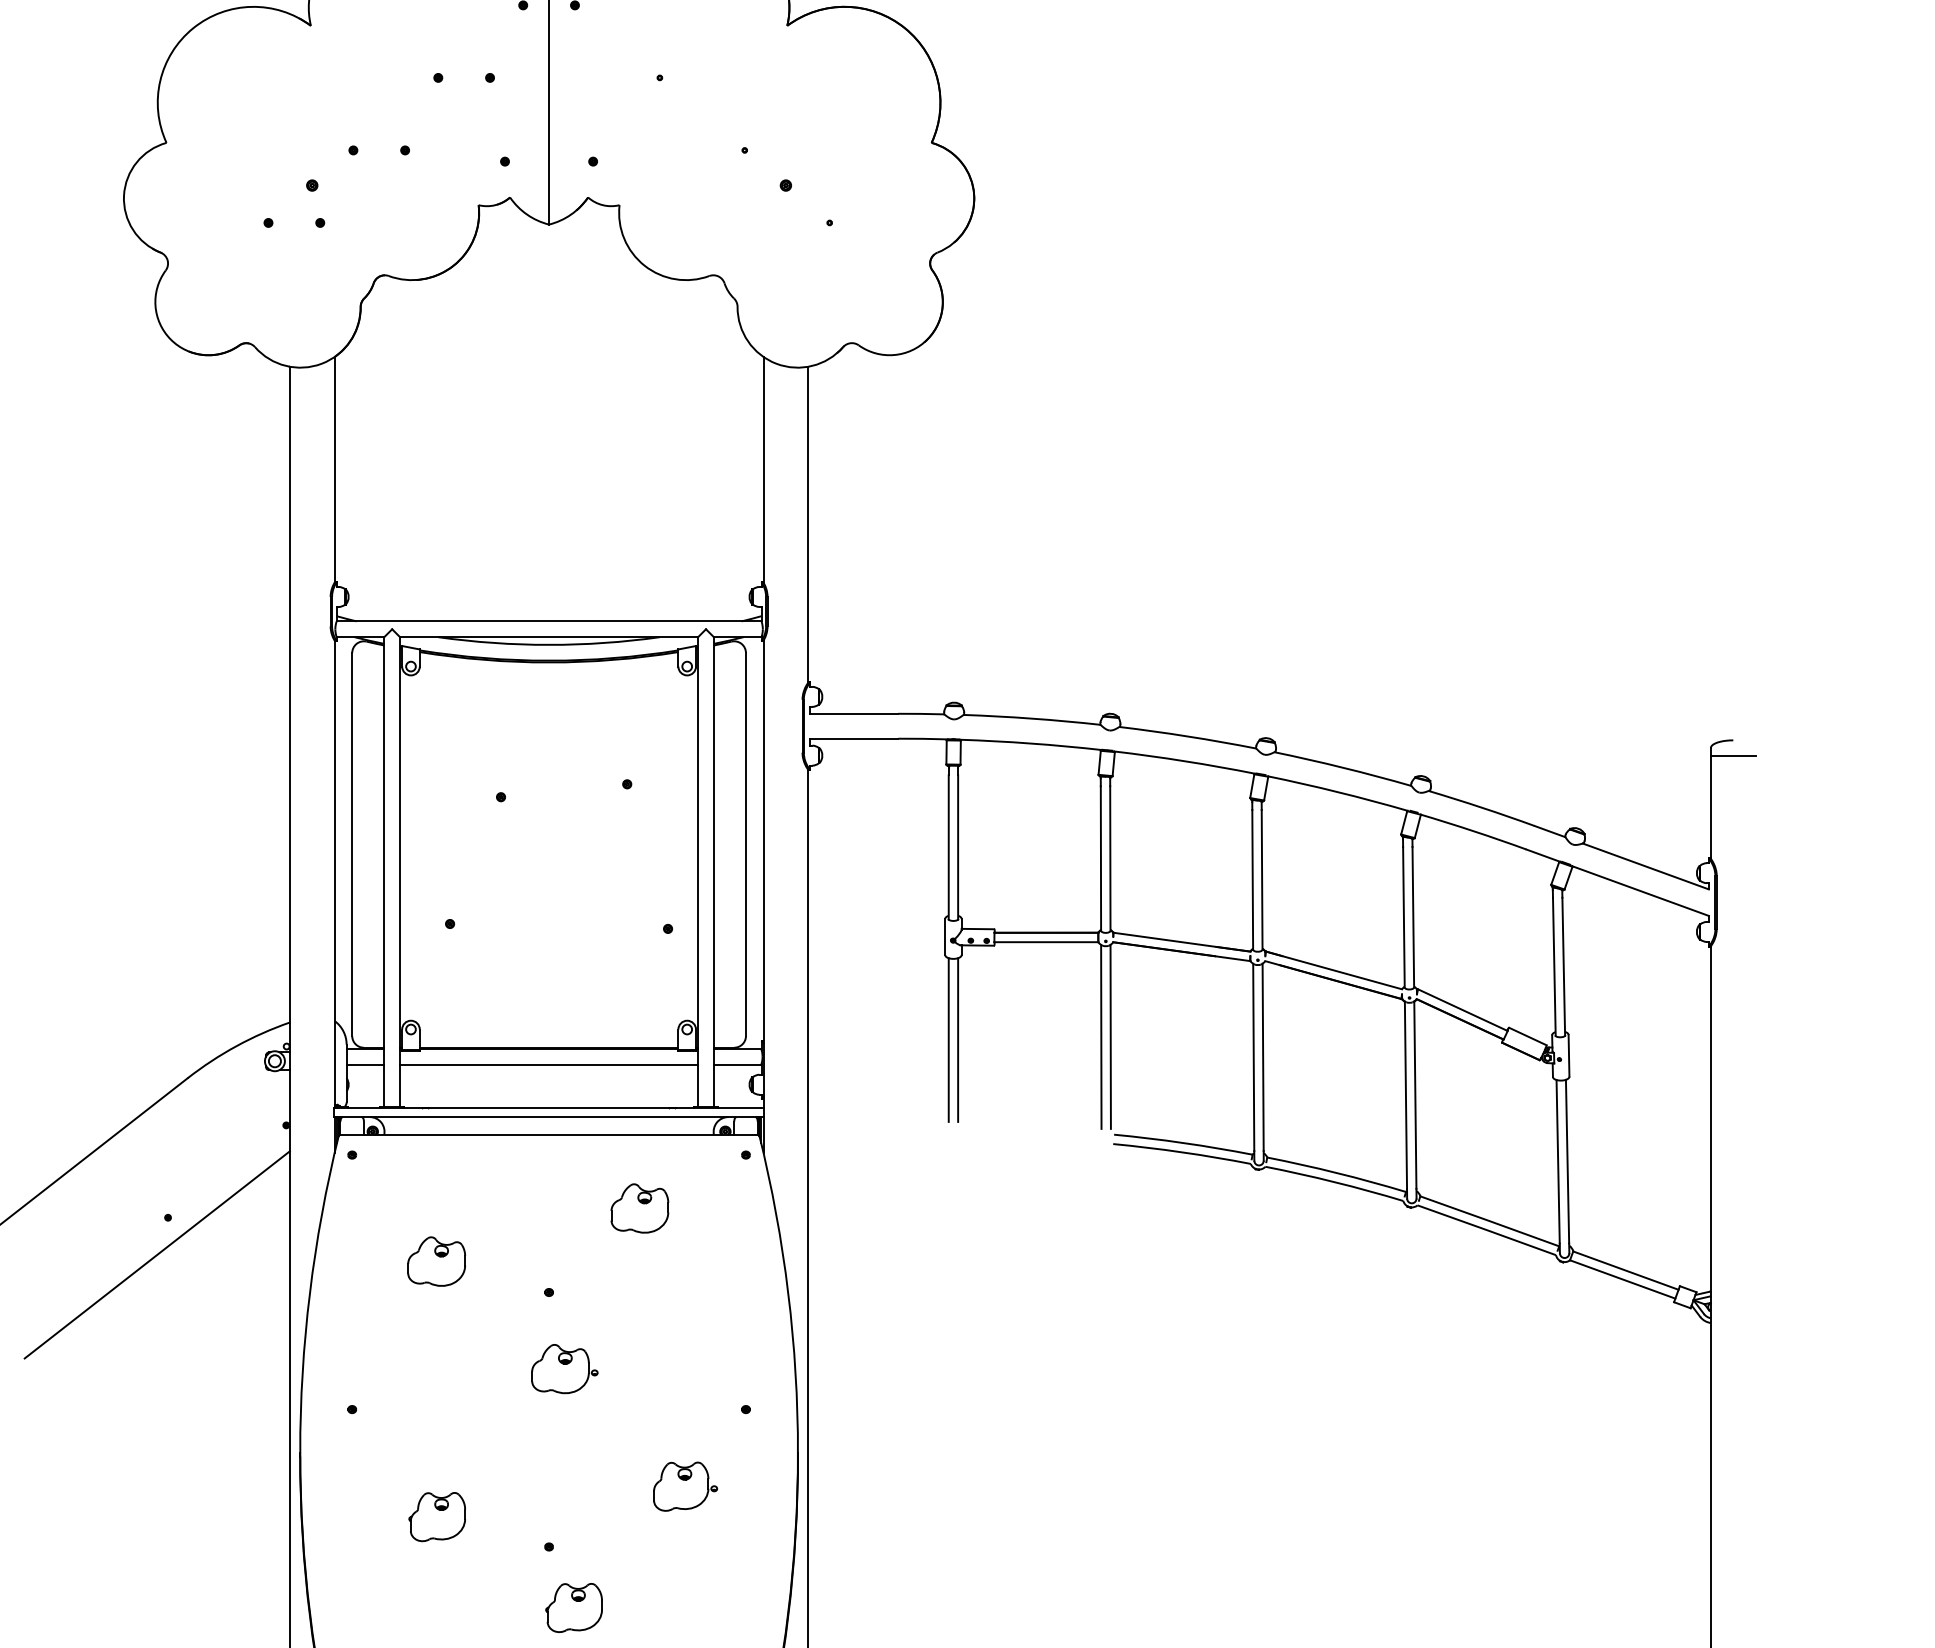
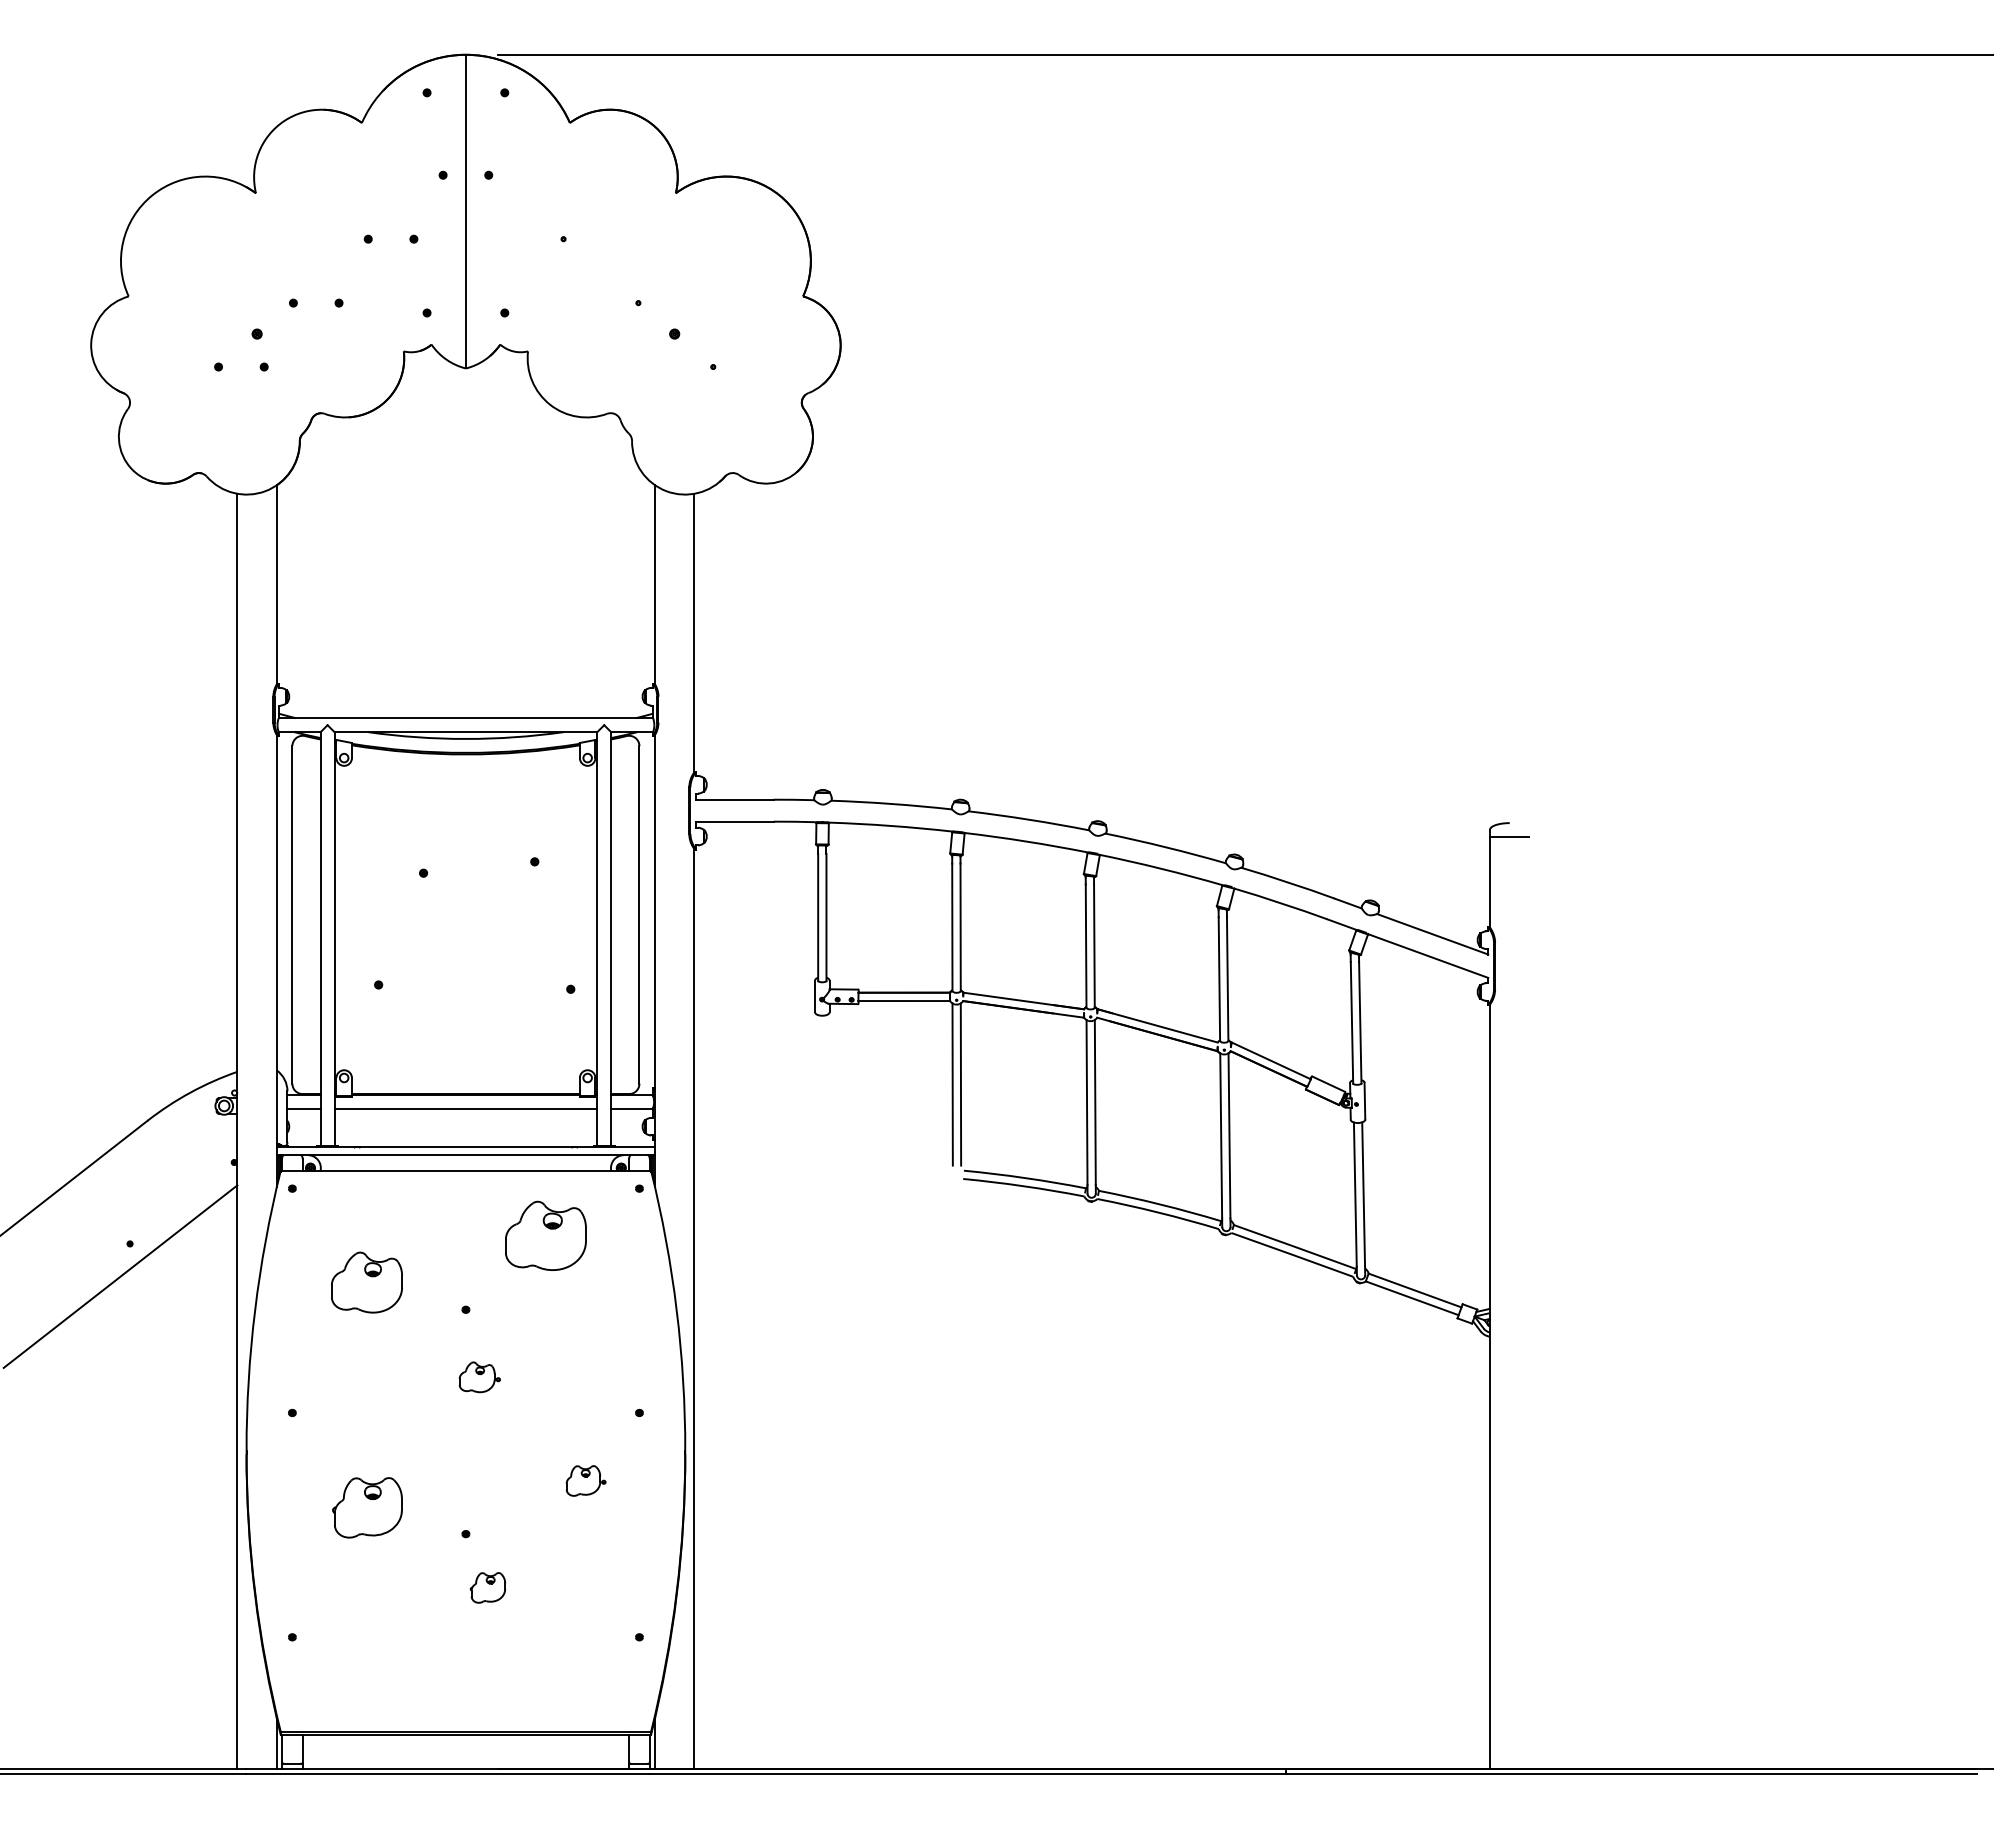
line: (949, 1040) -> (818, 1087), removed
line: (958, 1040) -> (826, 1087), removed
part: (639, 1208) -> (545, 1235), size x1.6
part: (436, 1261) -> (366, 1282), size x1.4
part: (564, 1369) -> (479, 1377), size x0.7
part: (684, 1486) -> (585, 1480), size x0.7
part: (436, 1516) -> (366, 1507), size x1.4
part: (573, 1607) -> (487, 1587), size x0.7

